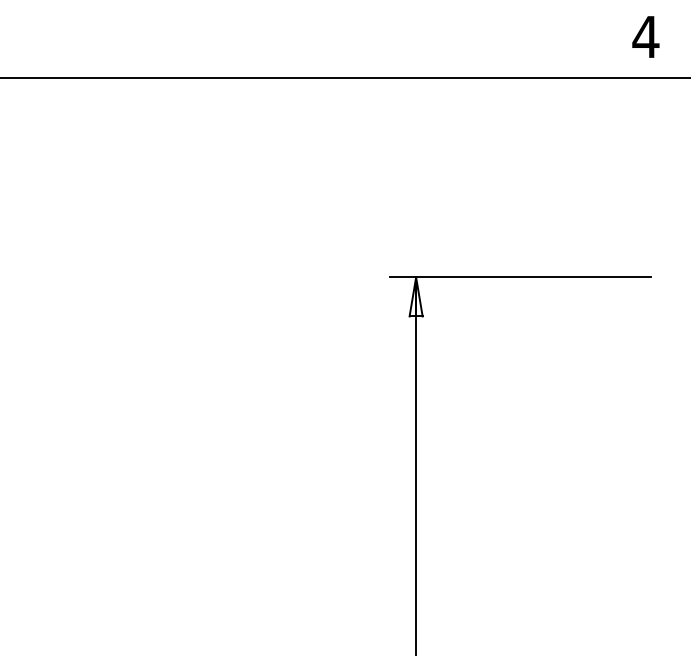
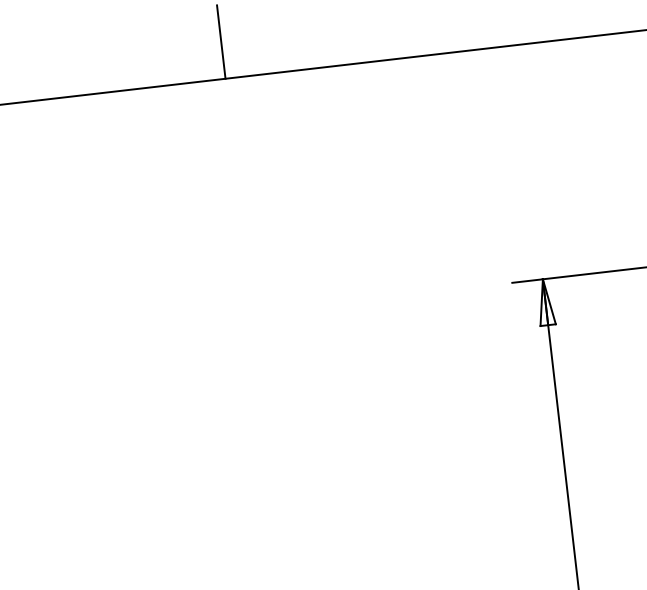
line: (168, 46) -> (220, 41), added

